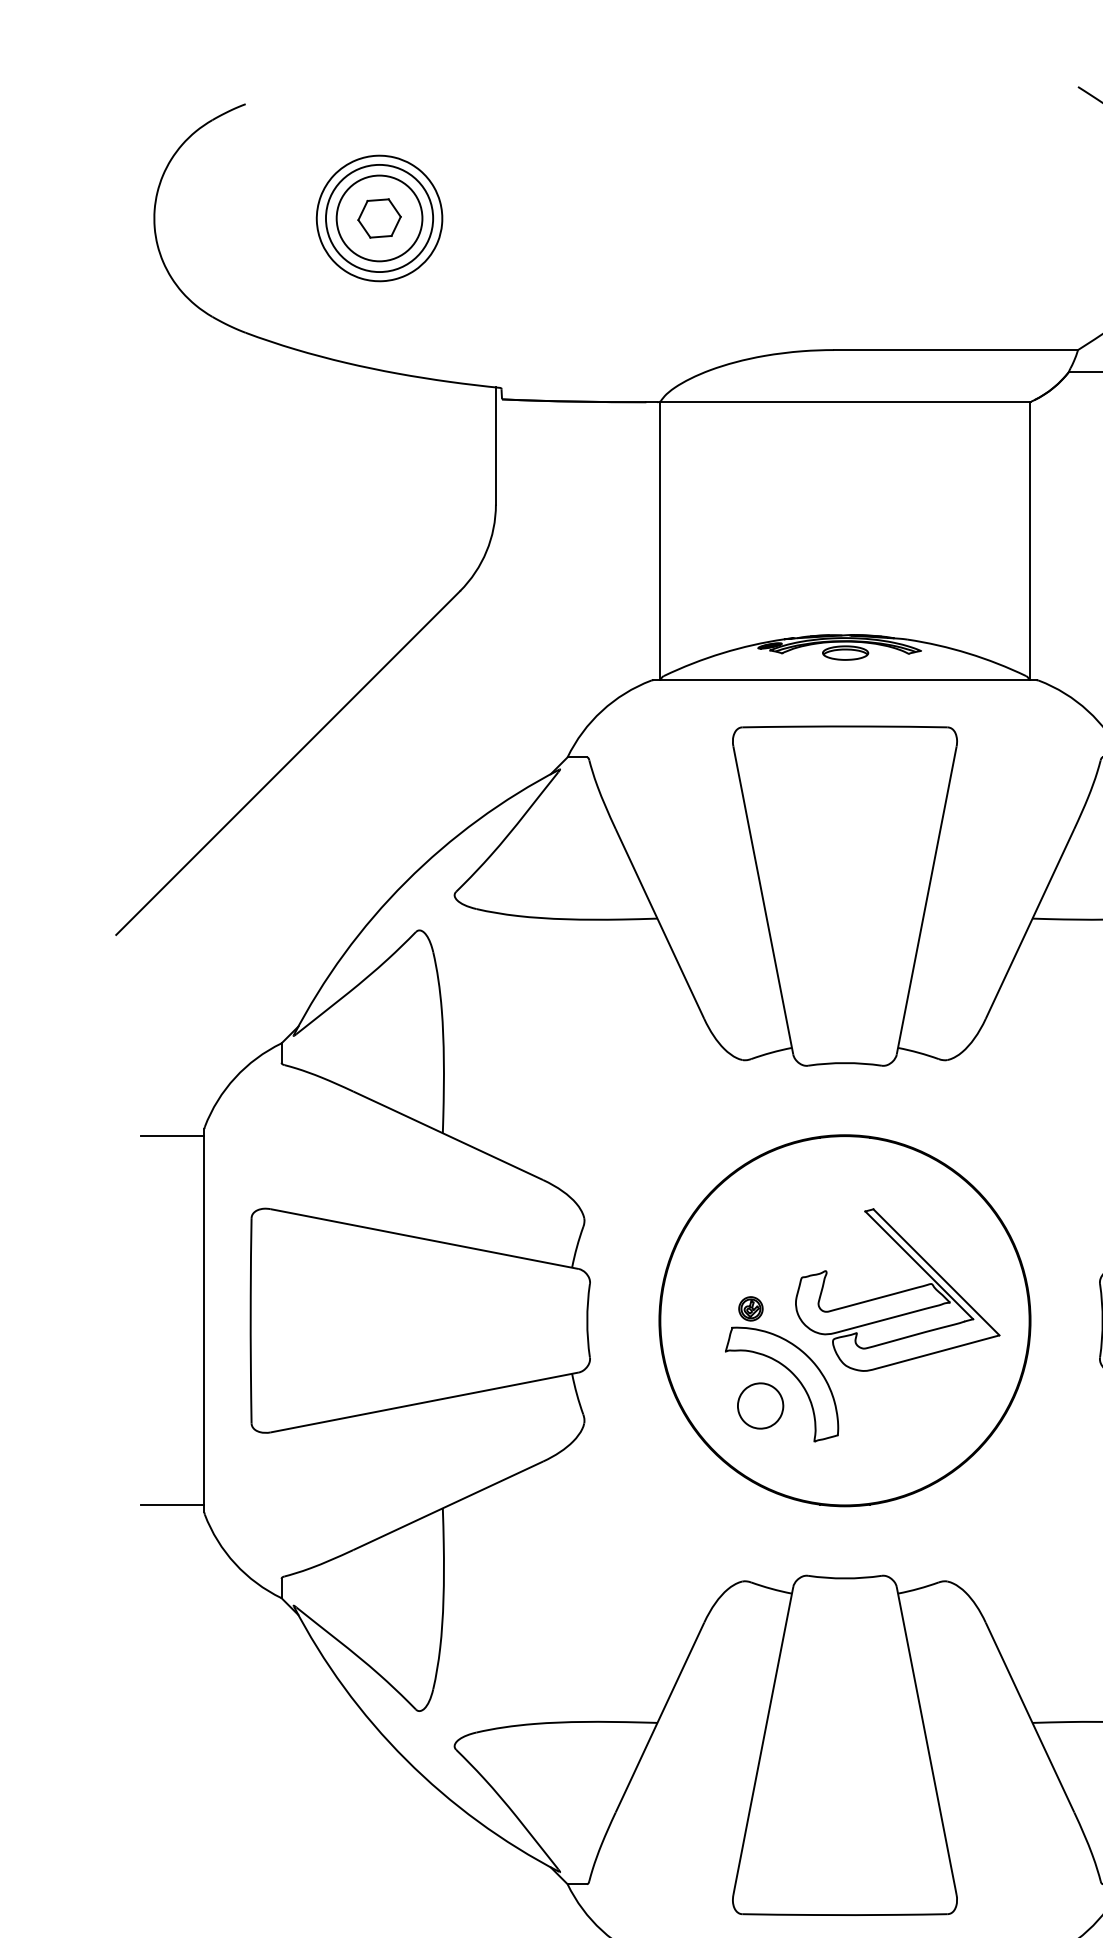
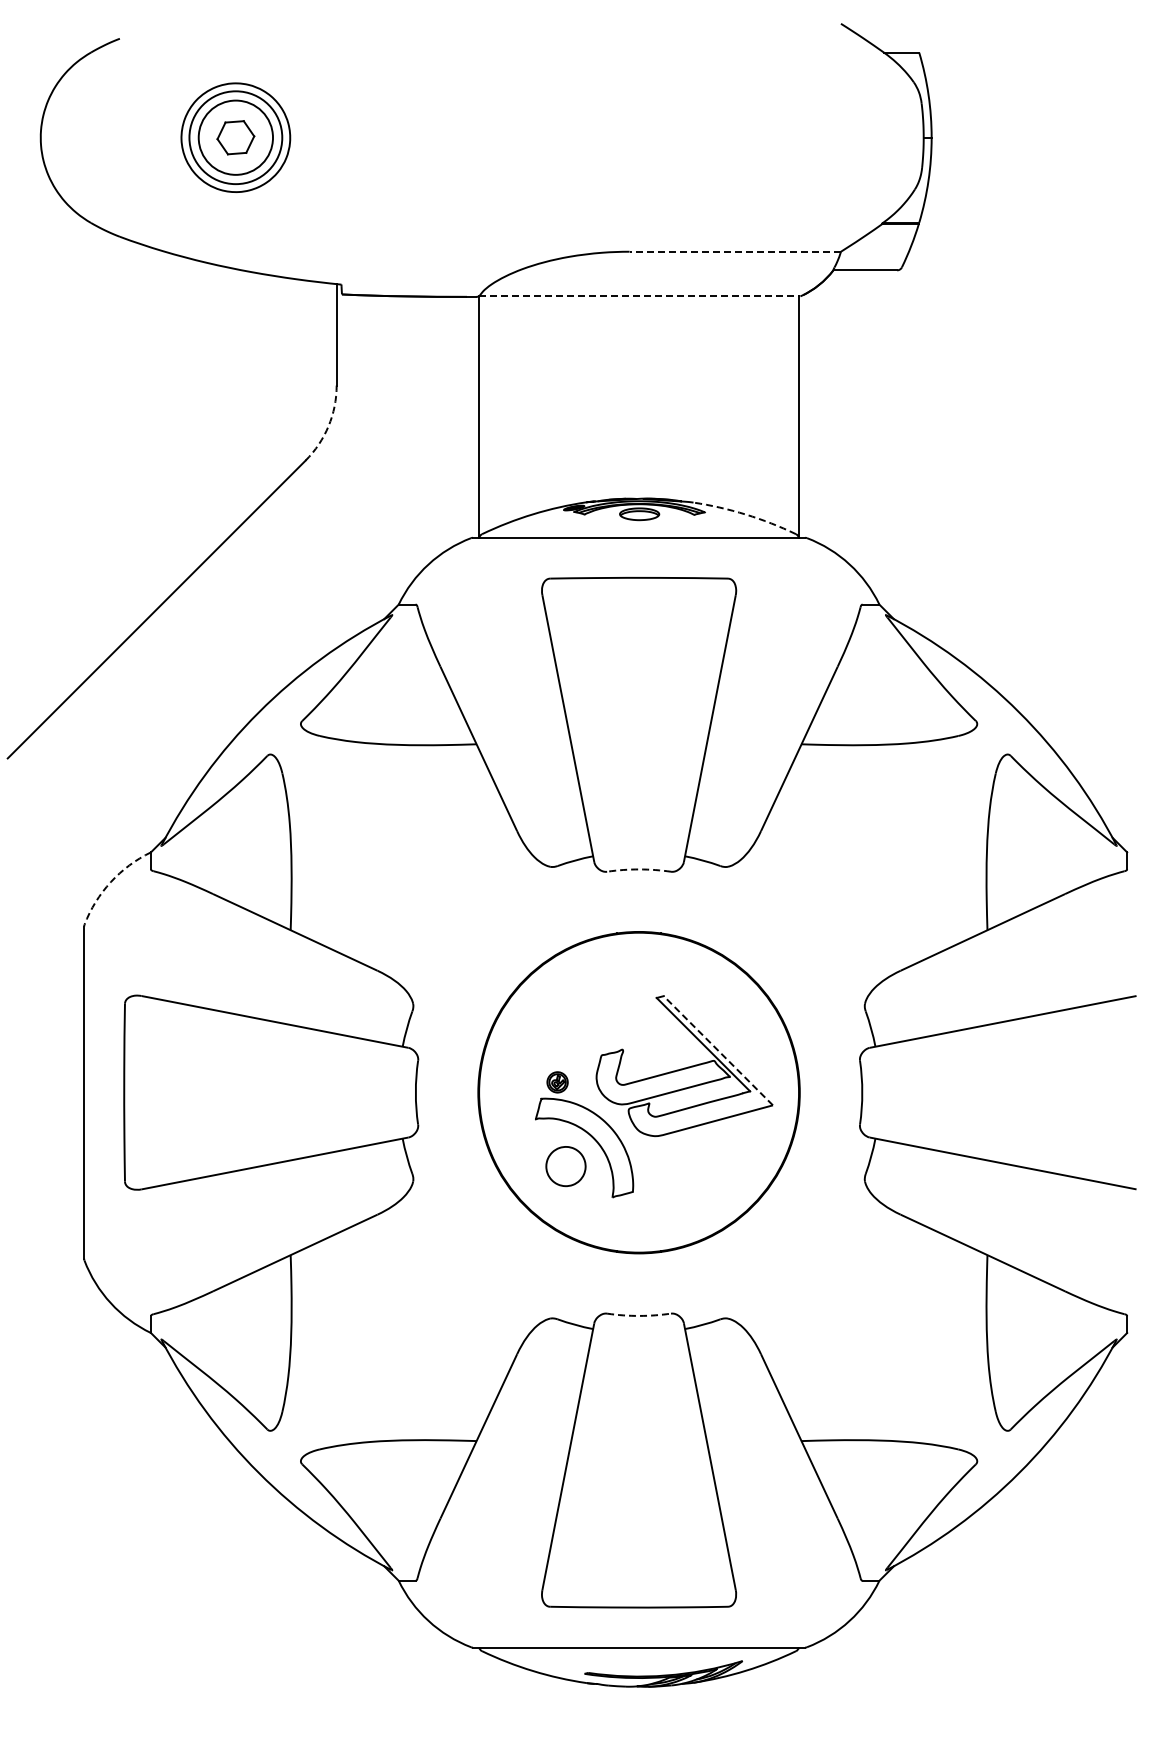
line: (956, 349) -> (735, 251), solid -> dashed
line: (845, 401) -> (639, 296), solid -> dashed
arc: (486, 551) -> (328, 426), solid -> dashed
arc: (967, 653) -> (745, 514), solid -> dashed
arc: (845, 1063) -> (639, 869), solid -> dashed
arc: (234, 1078) -> (110, 882), solid -> dashed
line: (172, 1135) -> (56, 932), removed
line: (936, 1272) -> (718, 1050), solid -> dashed
line: (172, 1505) -> (56, 1252), removed
arc: (845, 1577) -> (639, 1315), solid -> dashed

